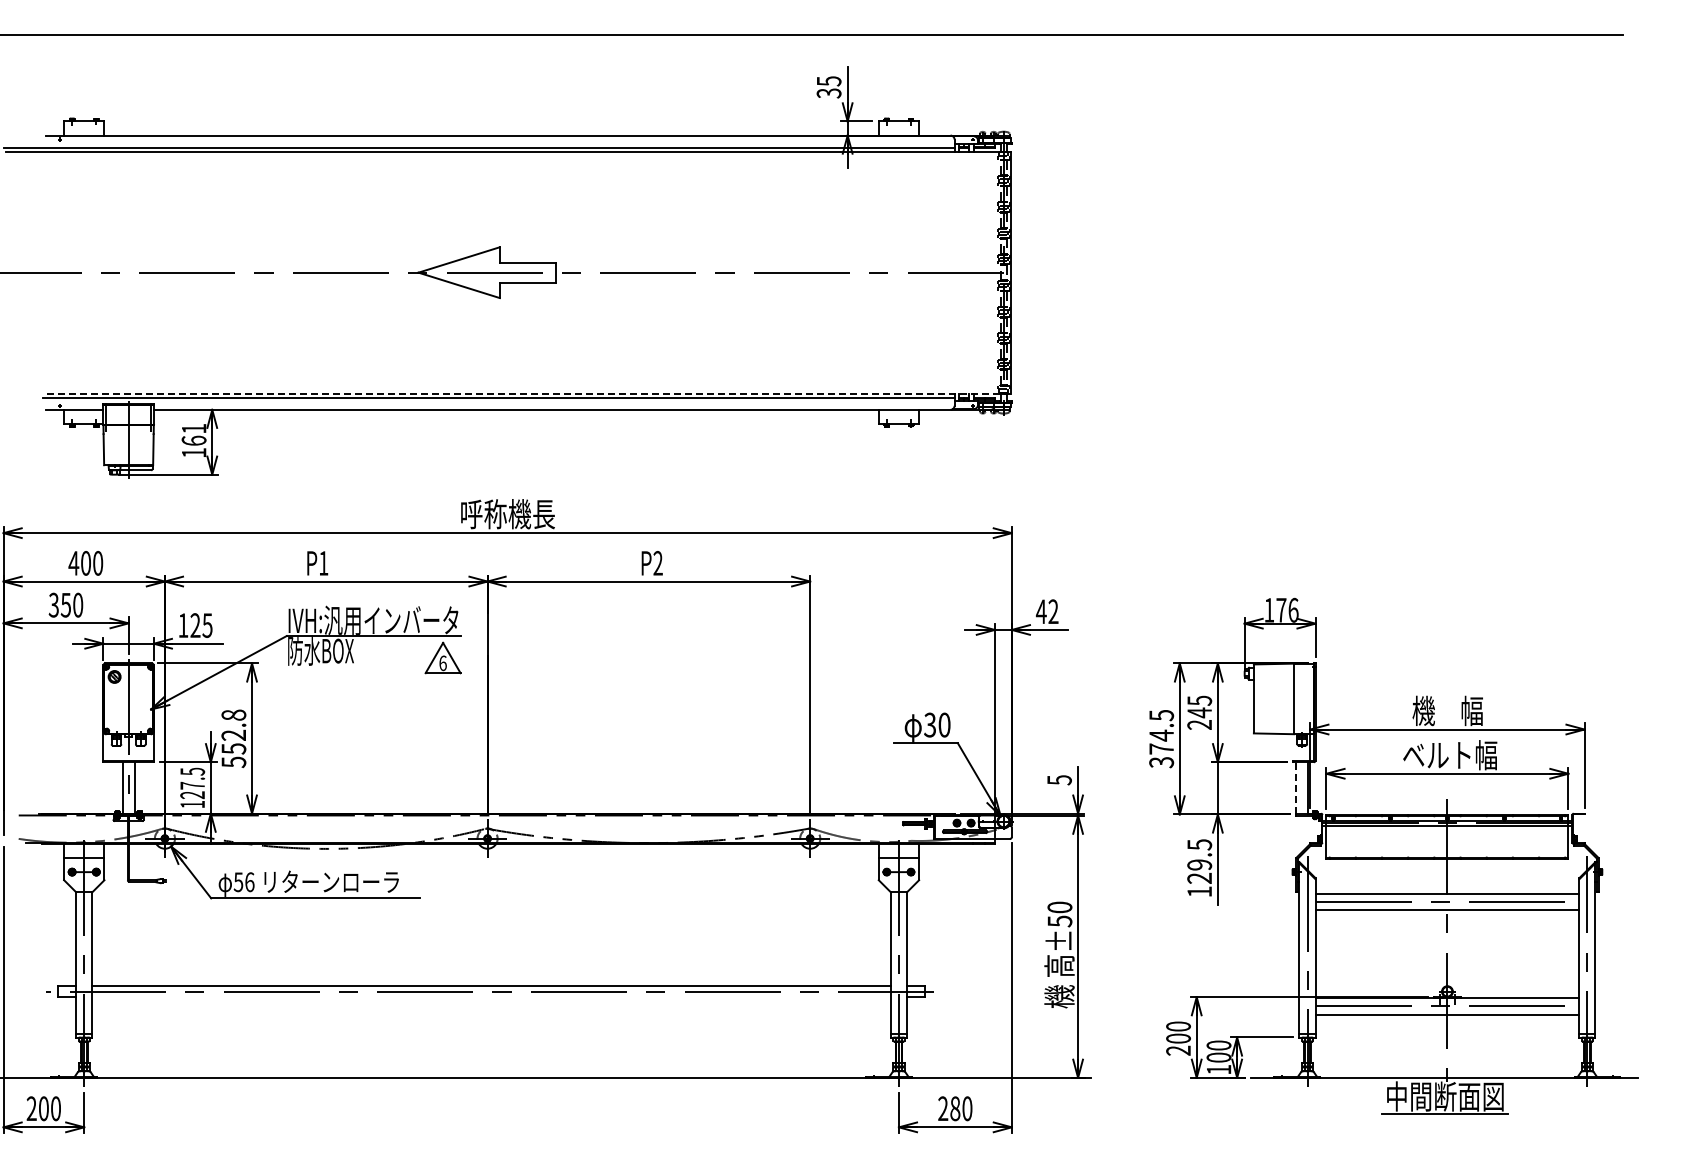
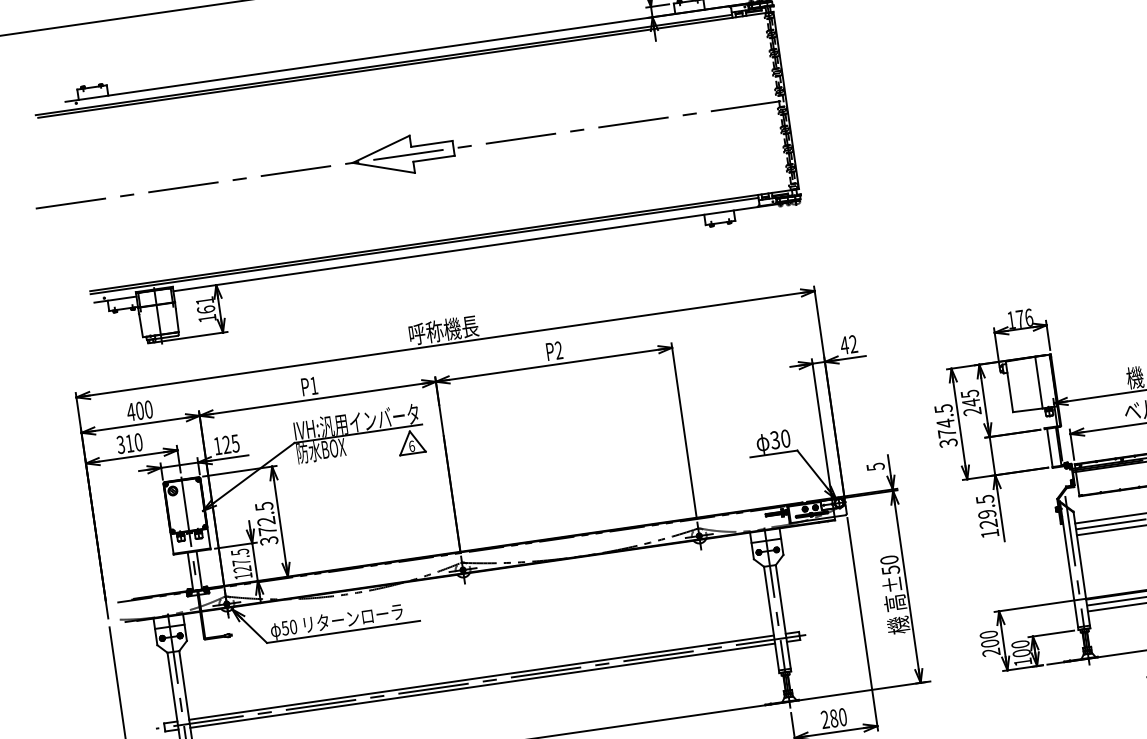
line: (526, 393) -> (444, 240), dashed -> solid
text: (65, 605) -> (129, 443), 350 -> 310
text: (233, 738) -> (266, 523), 552.8 -> 372.5
line: (1296, 787) -> (1049, 447), dashed -> solid
text: (249, 881) -> (293, 626), 56 -> 50
line: (491, 997) -> (482, 685), added

